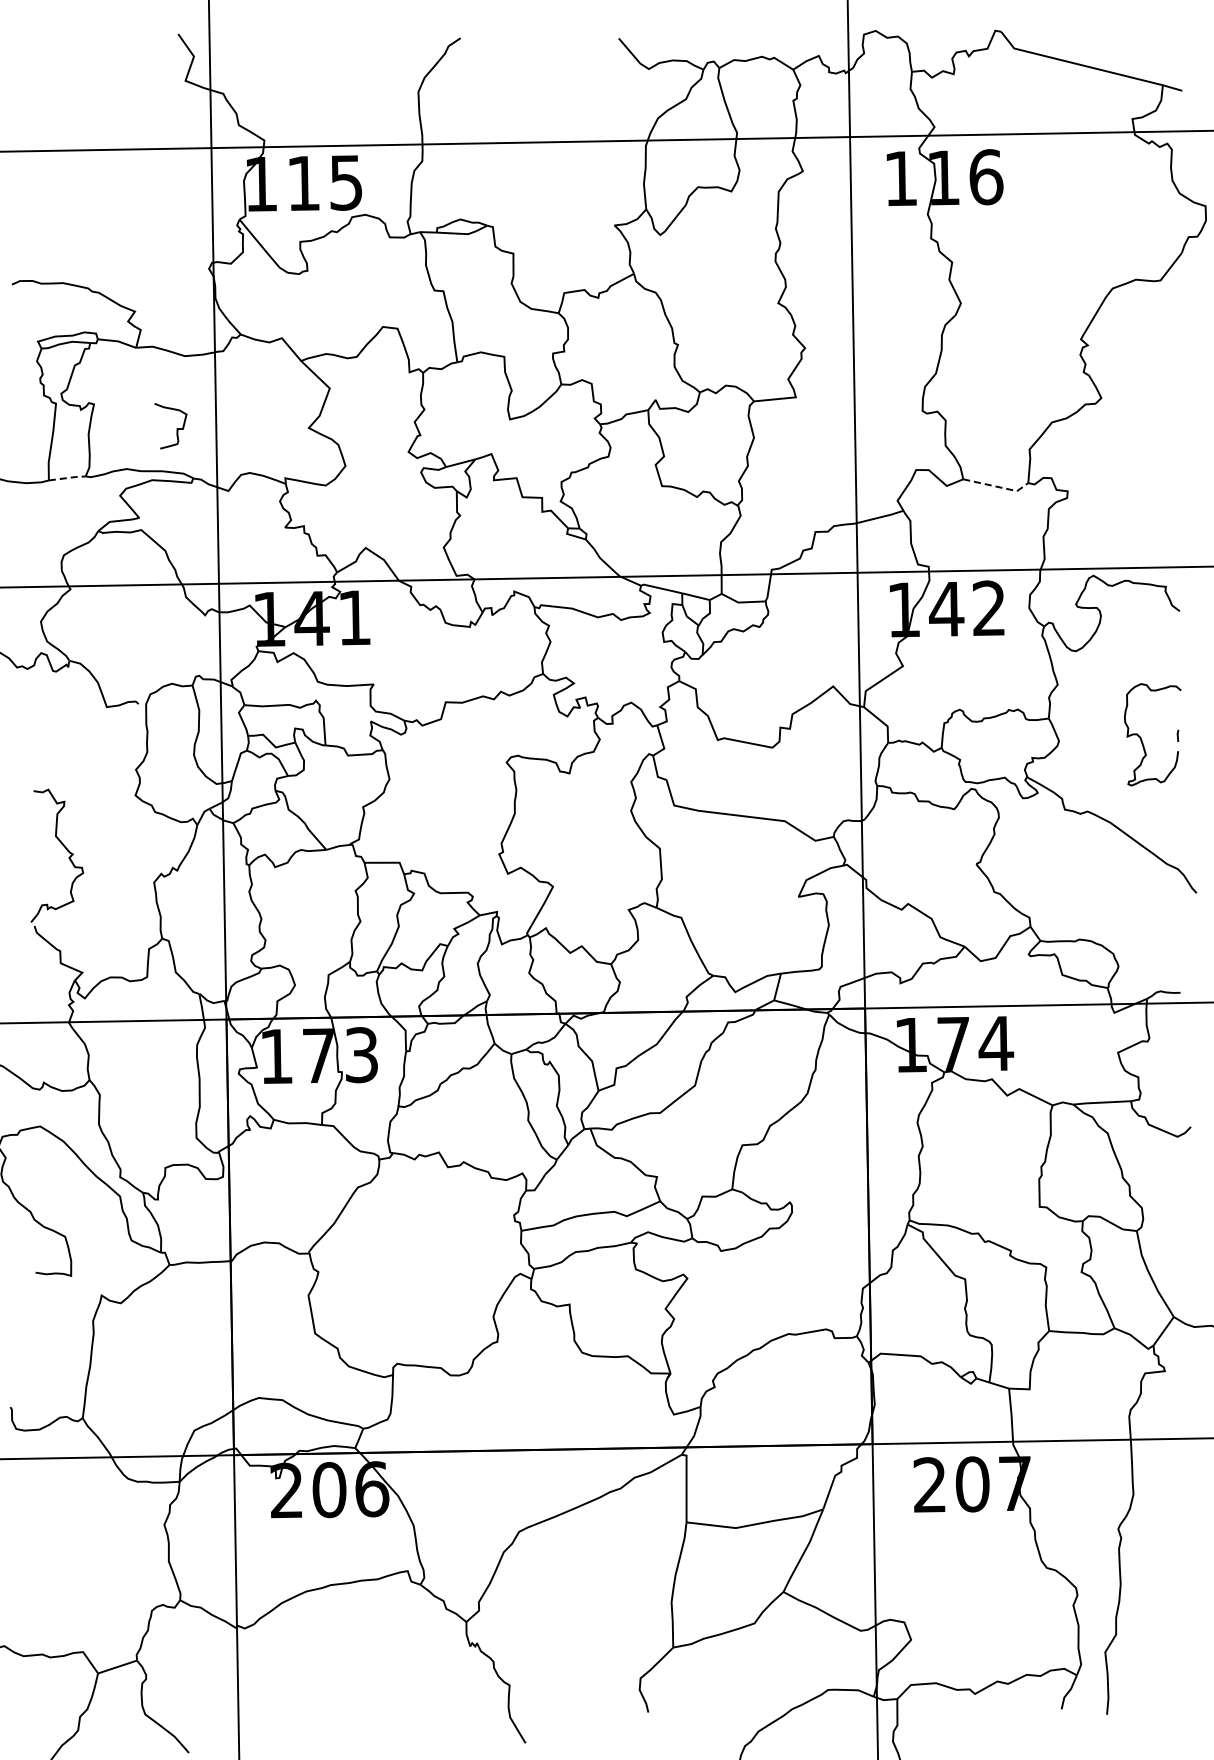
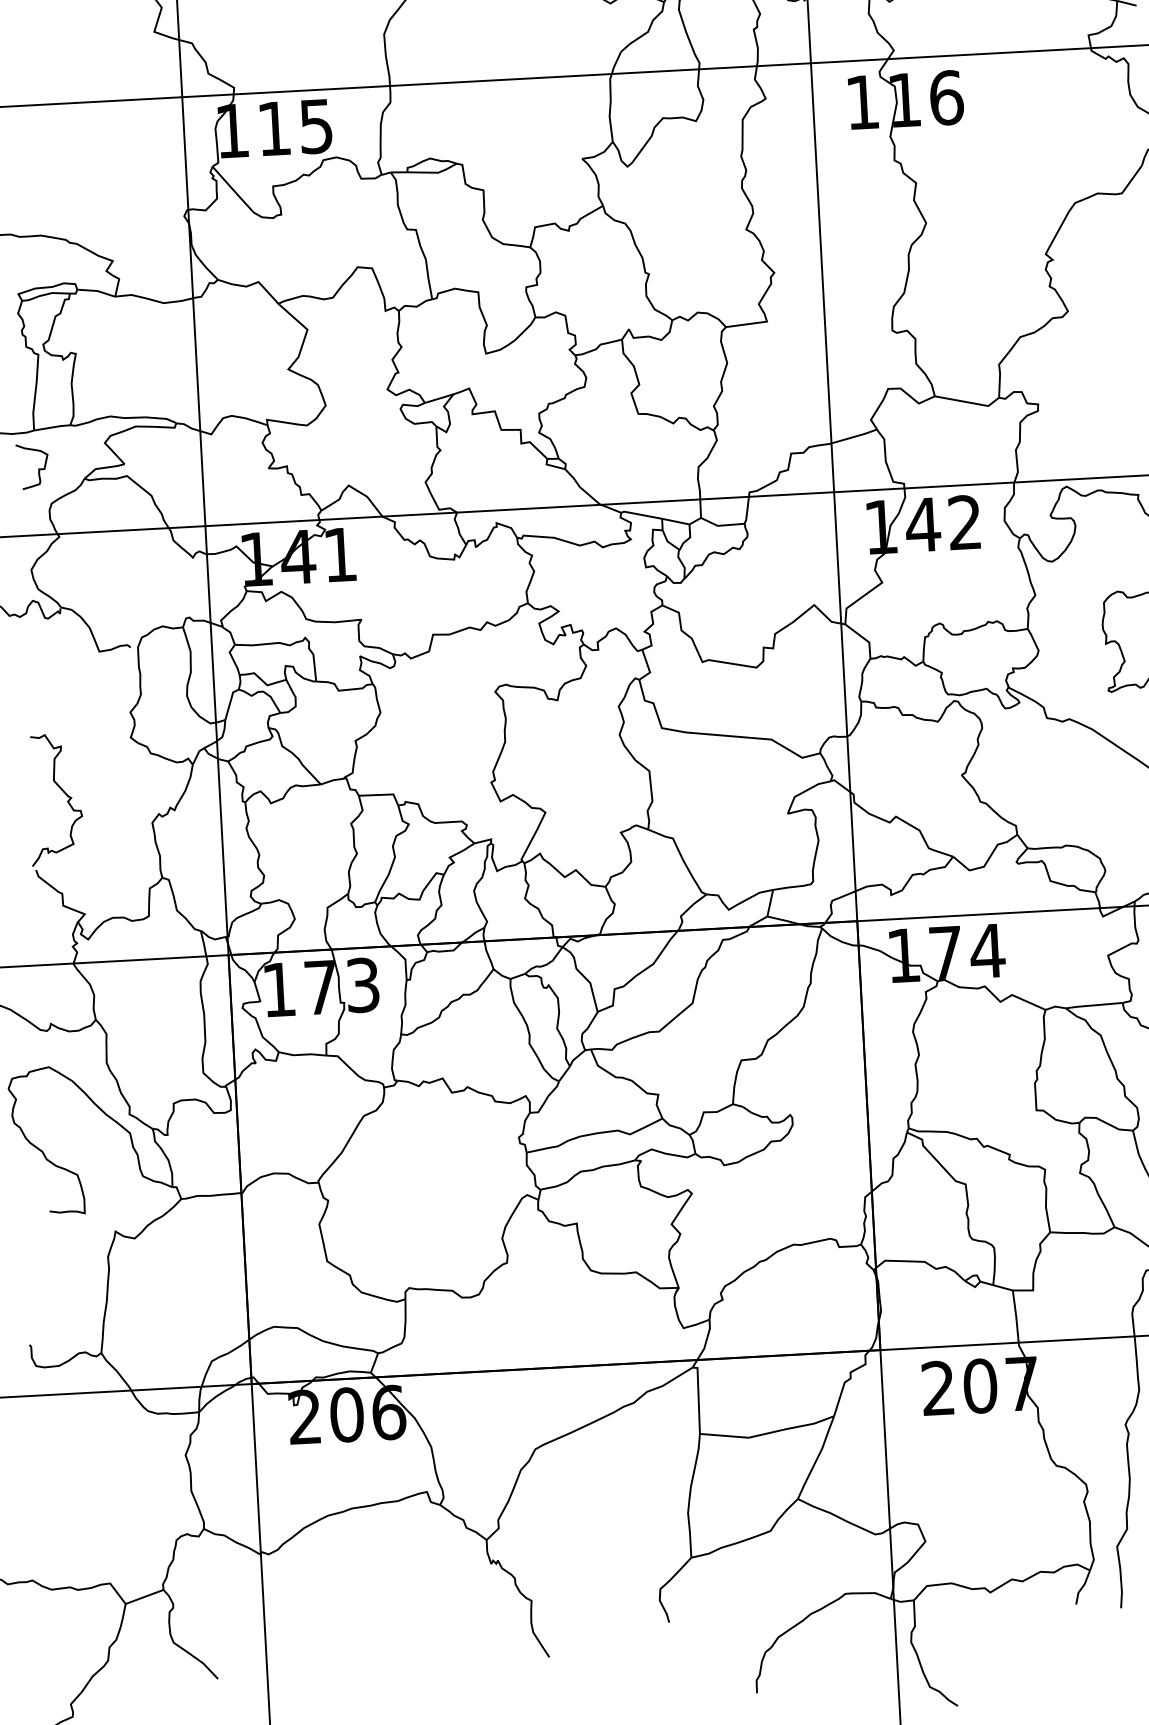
curve: (176, 428) -> (38, 468), moved
line: (68, 477) -> (53, 426), dashed -> solid
line: (997, 486) -> (968, 402), dashed -> solid

